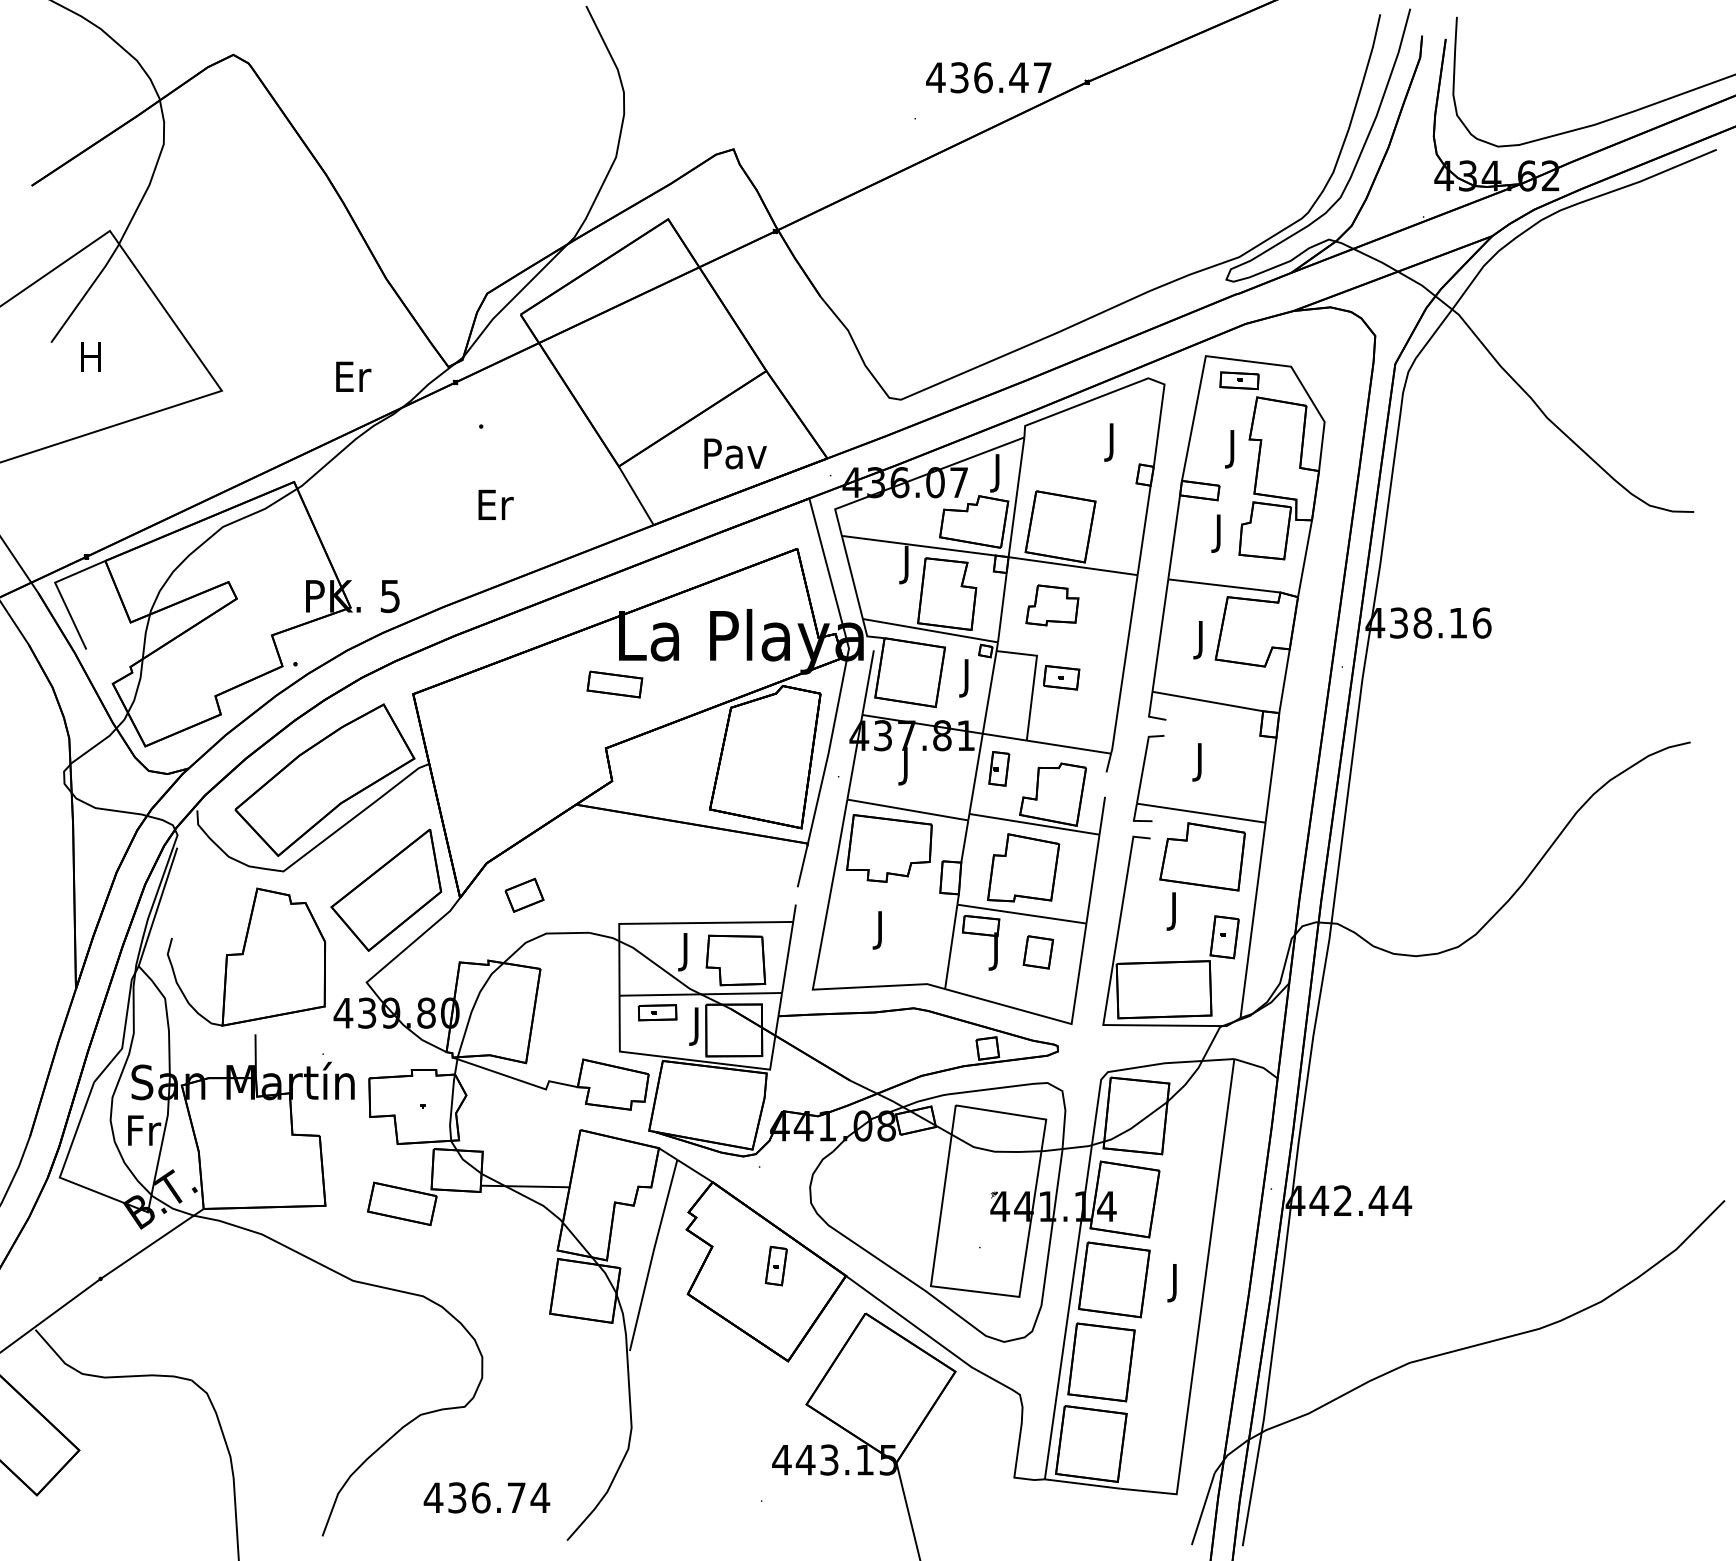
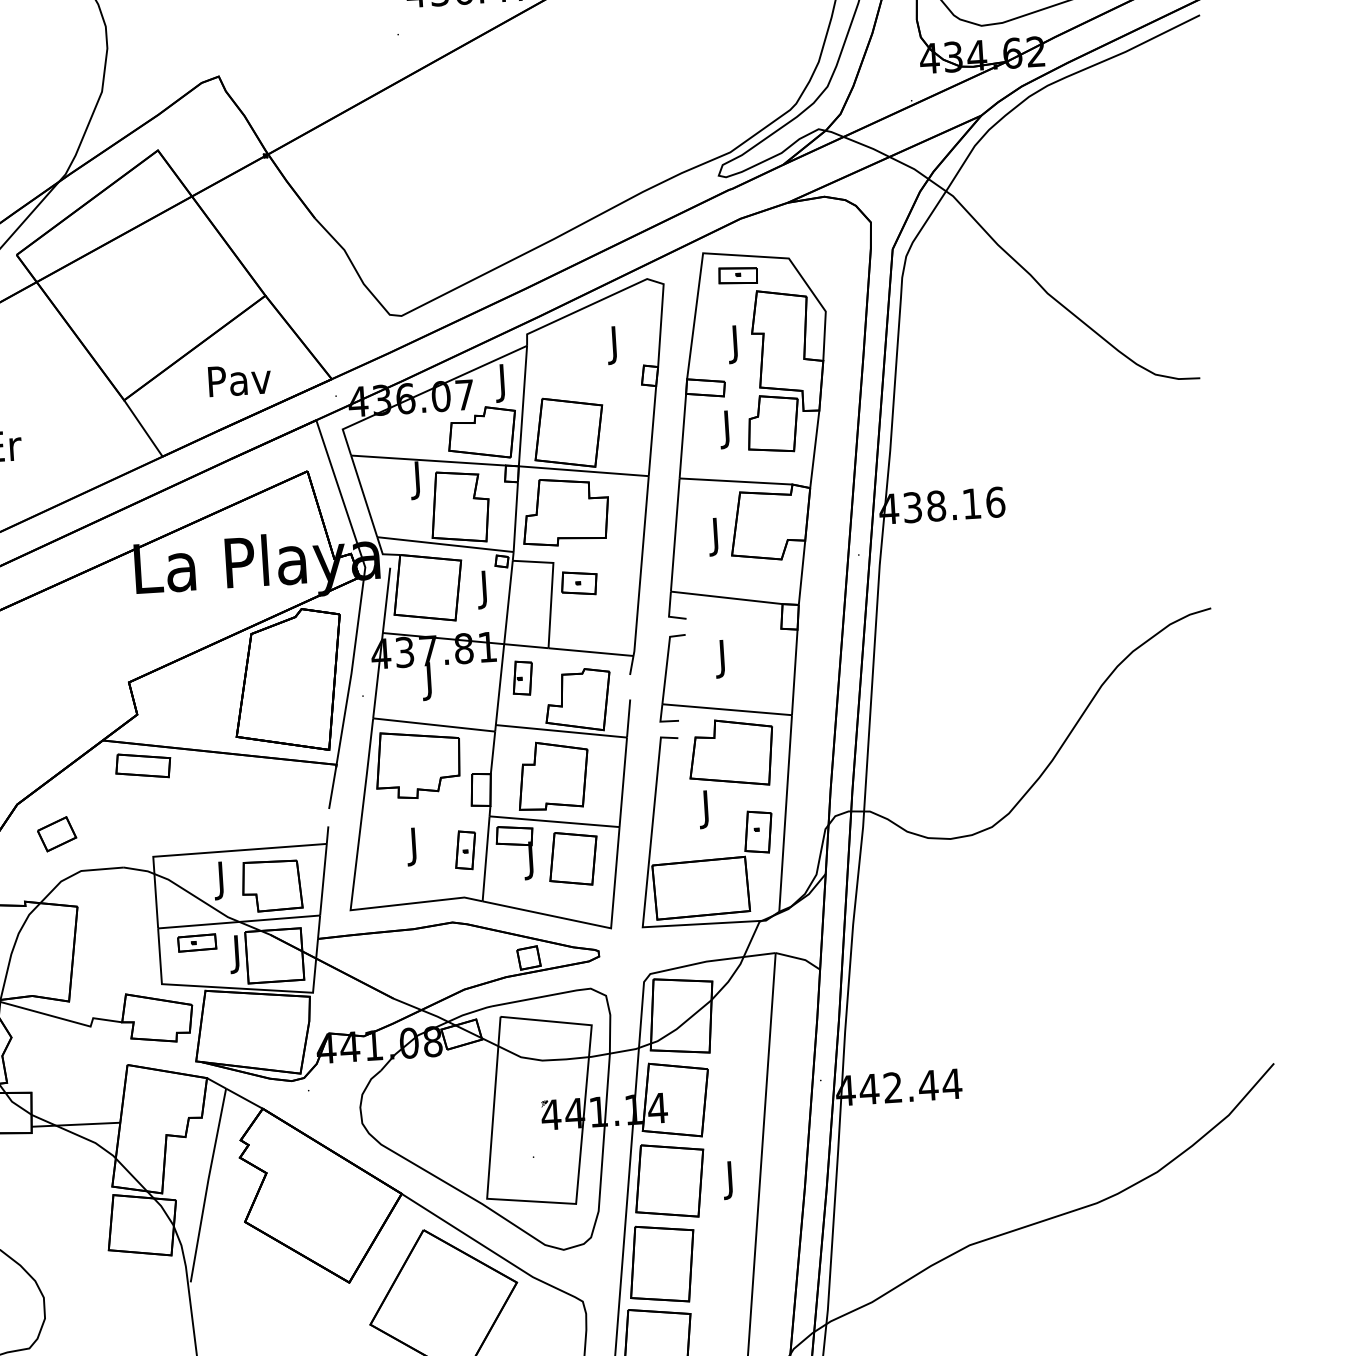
part: (1052, 605) -> (565, 511), size x1.67
part: (614, 684) -> (142, 765), moved
part: (1038, 952) -> (573, 858), size x1.67
part: (775, 1265) -> (464, 849), moved

